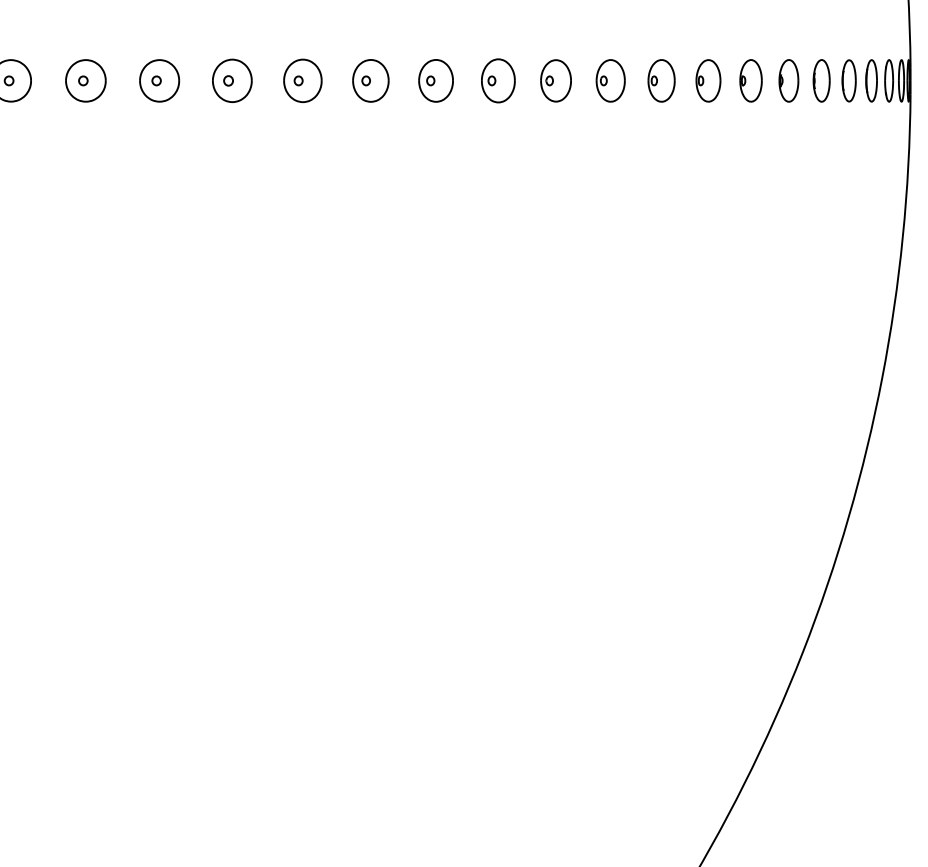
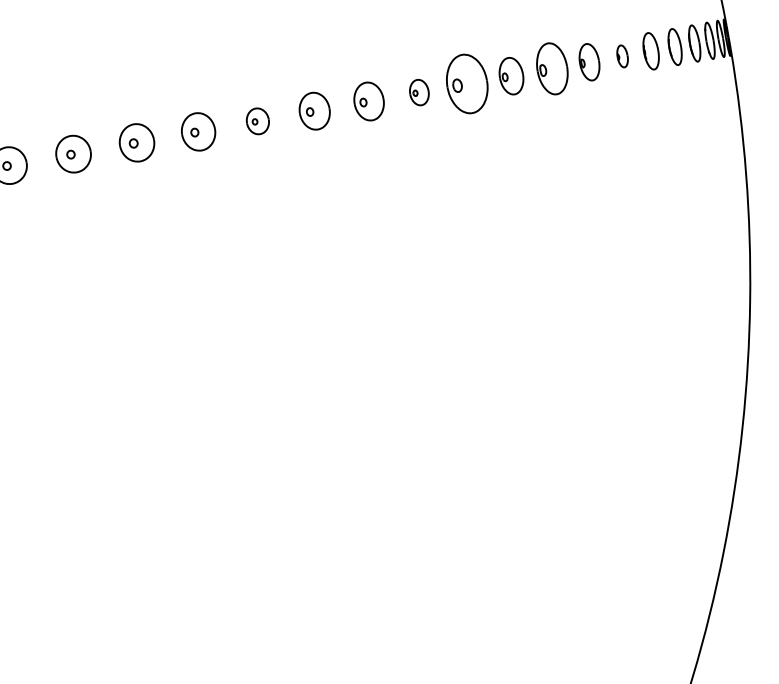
part: (370, 80) -> (257, 121), size x0.7
part: (555, 80) -> (418, 92), size x0.7
part: (610, 80) -> (466, 83), size x1.6
part: (708, 80) -> (552, 68), size x1.4
part: (788, 80) -> (622, 56), size x0.6

